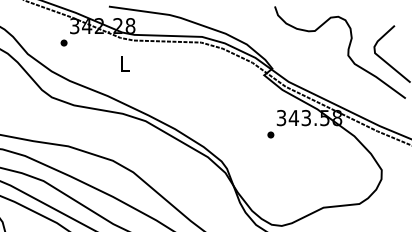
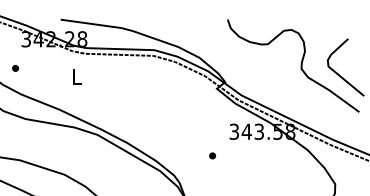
part: (63, 42) -> (14, 67), moved
part: (270, 134) -> (212, 155), moved

